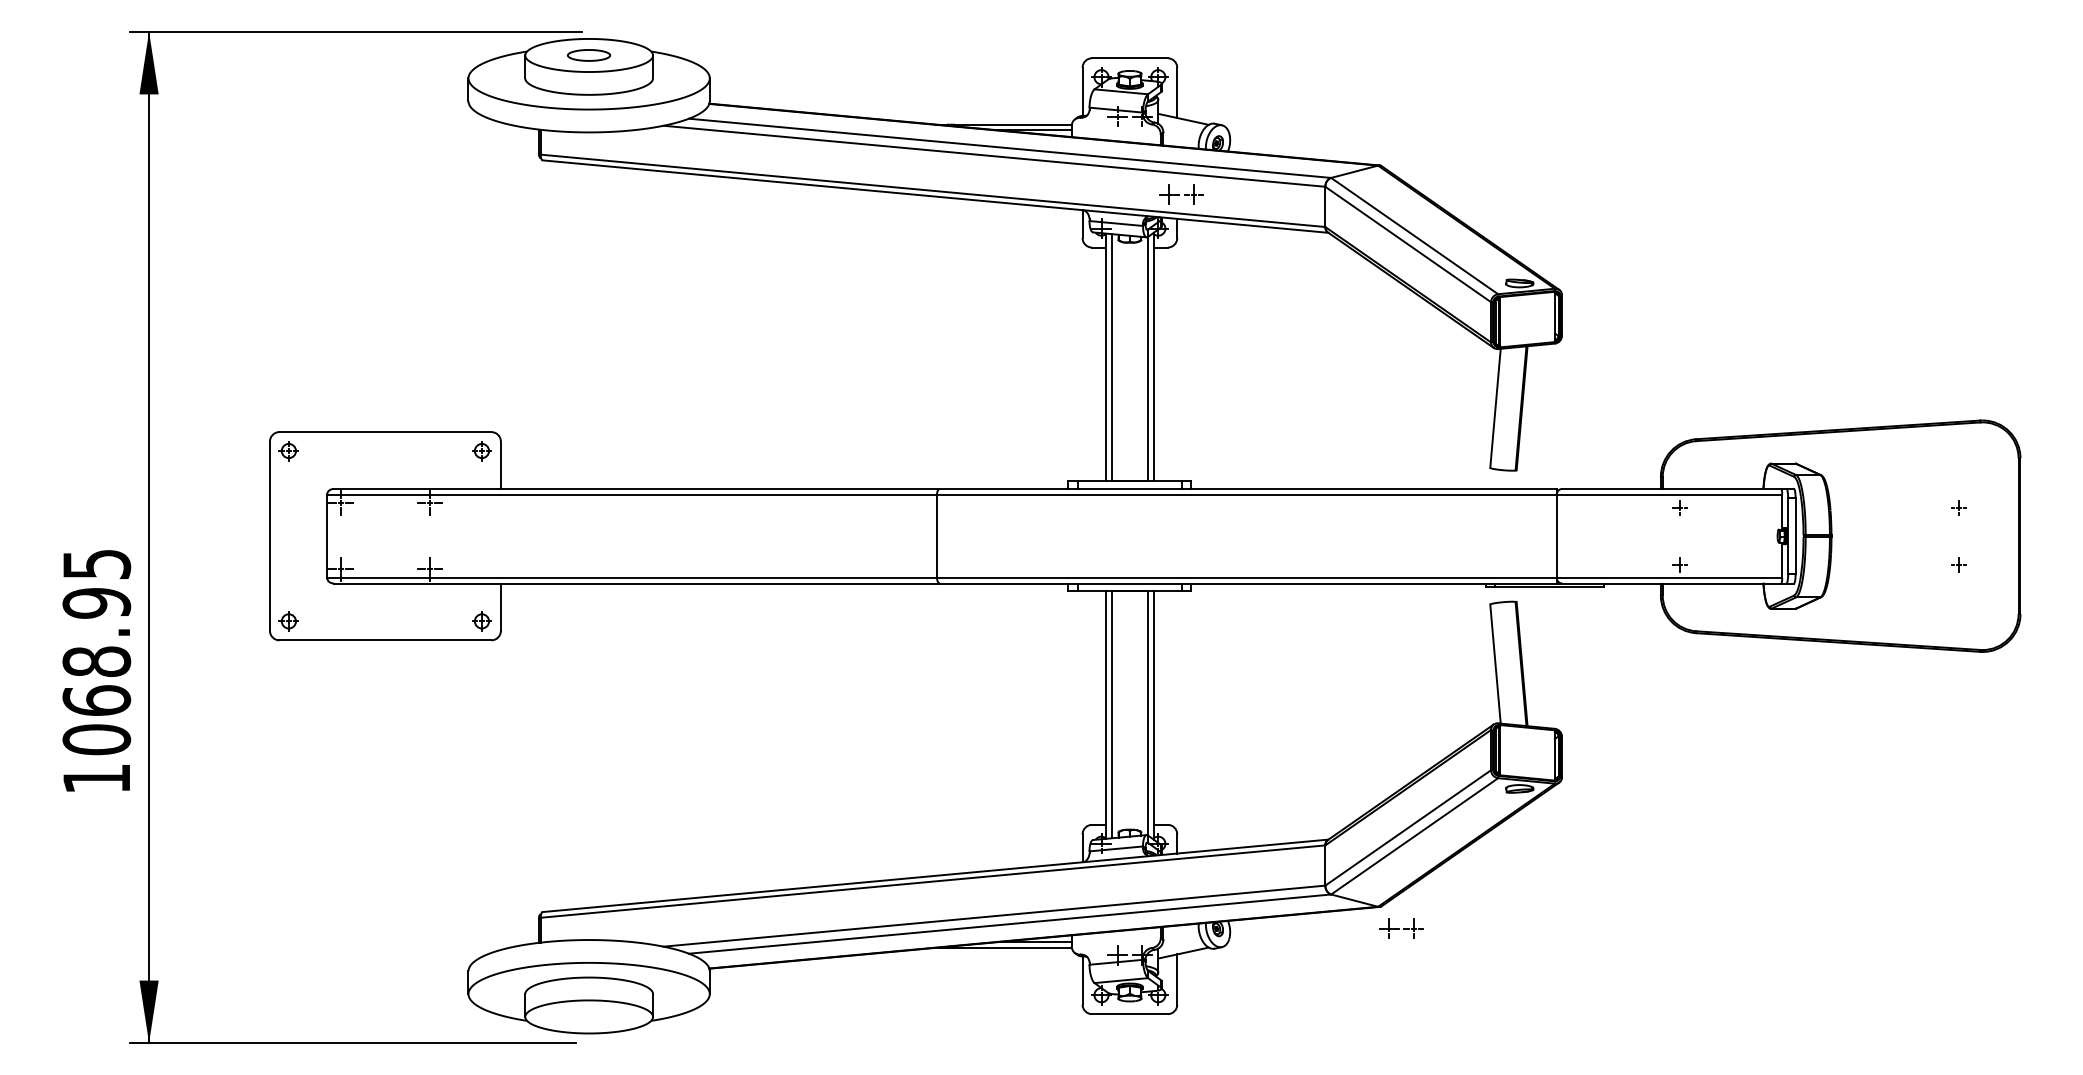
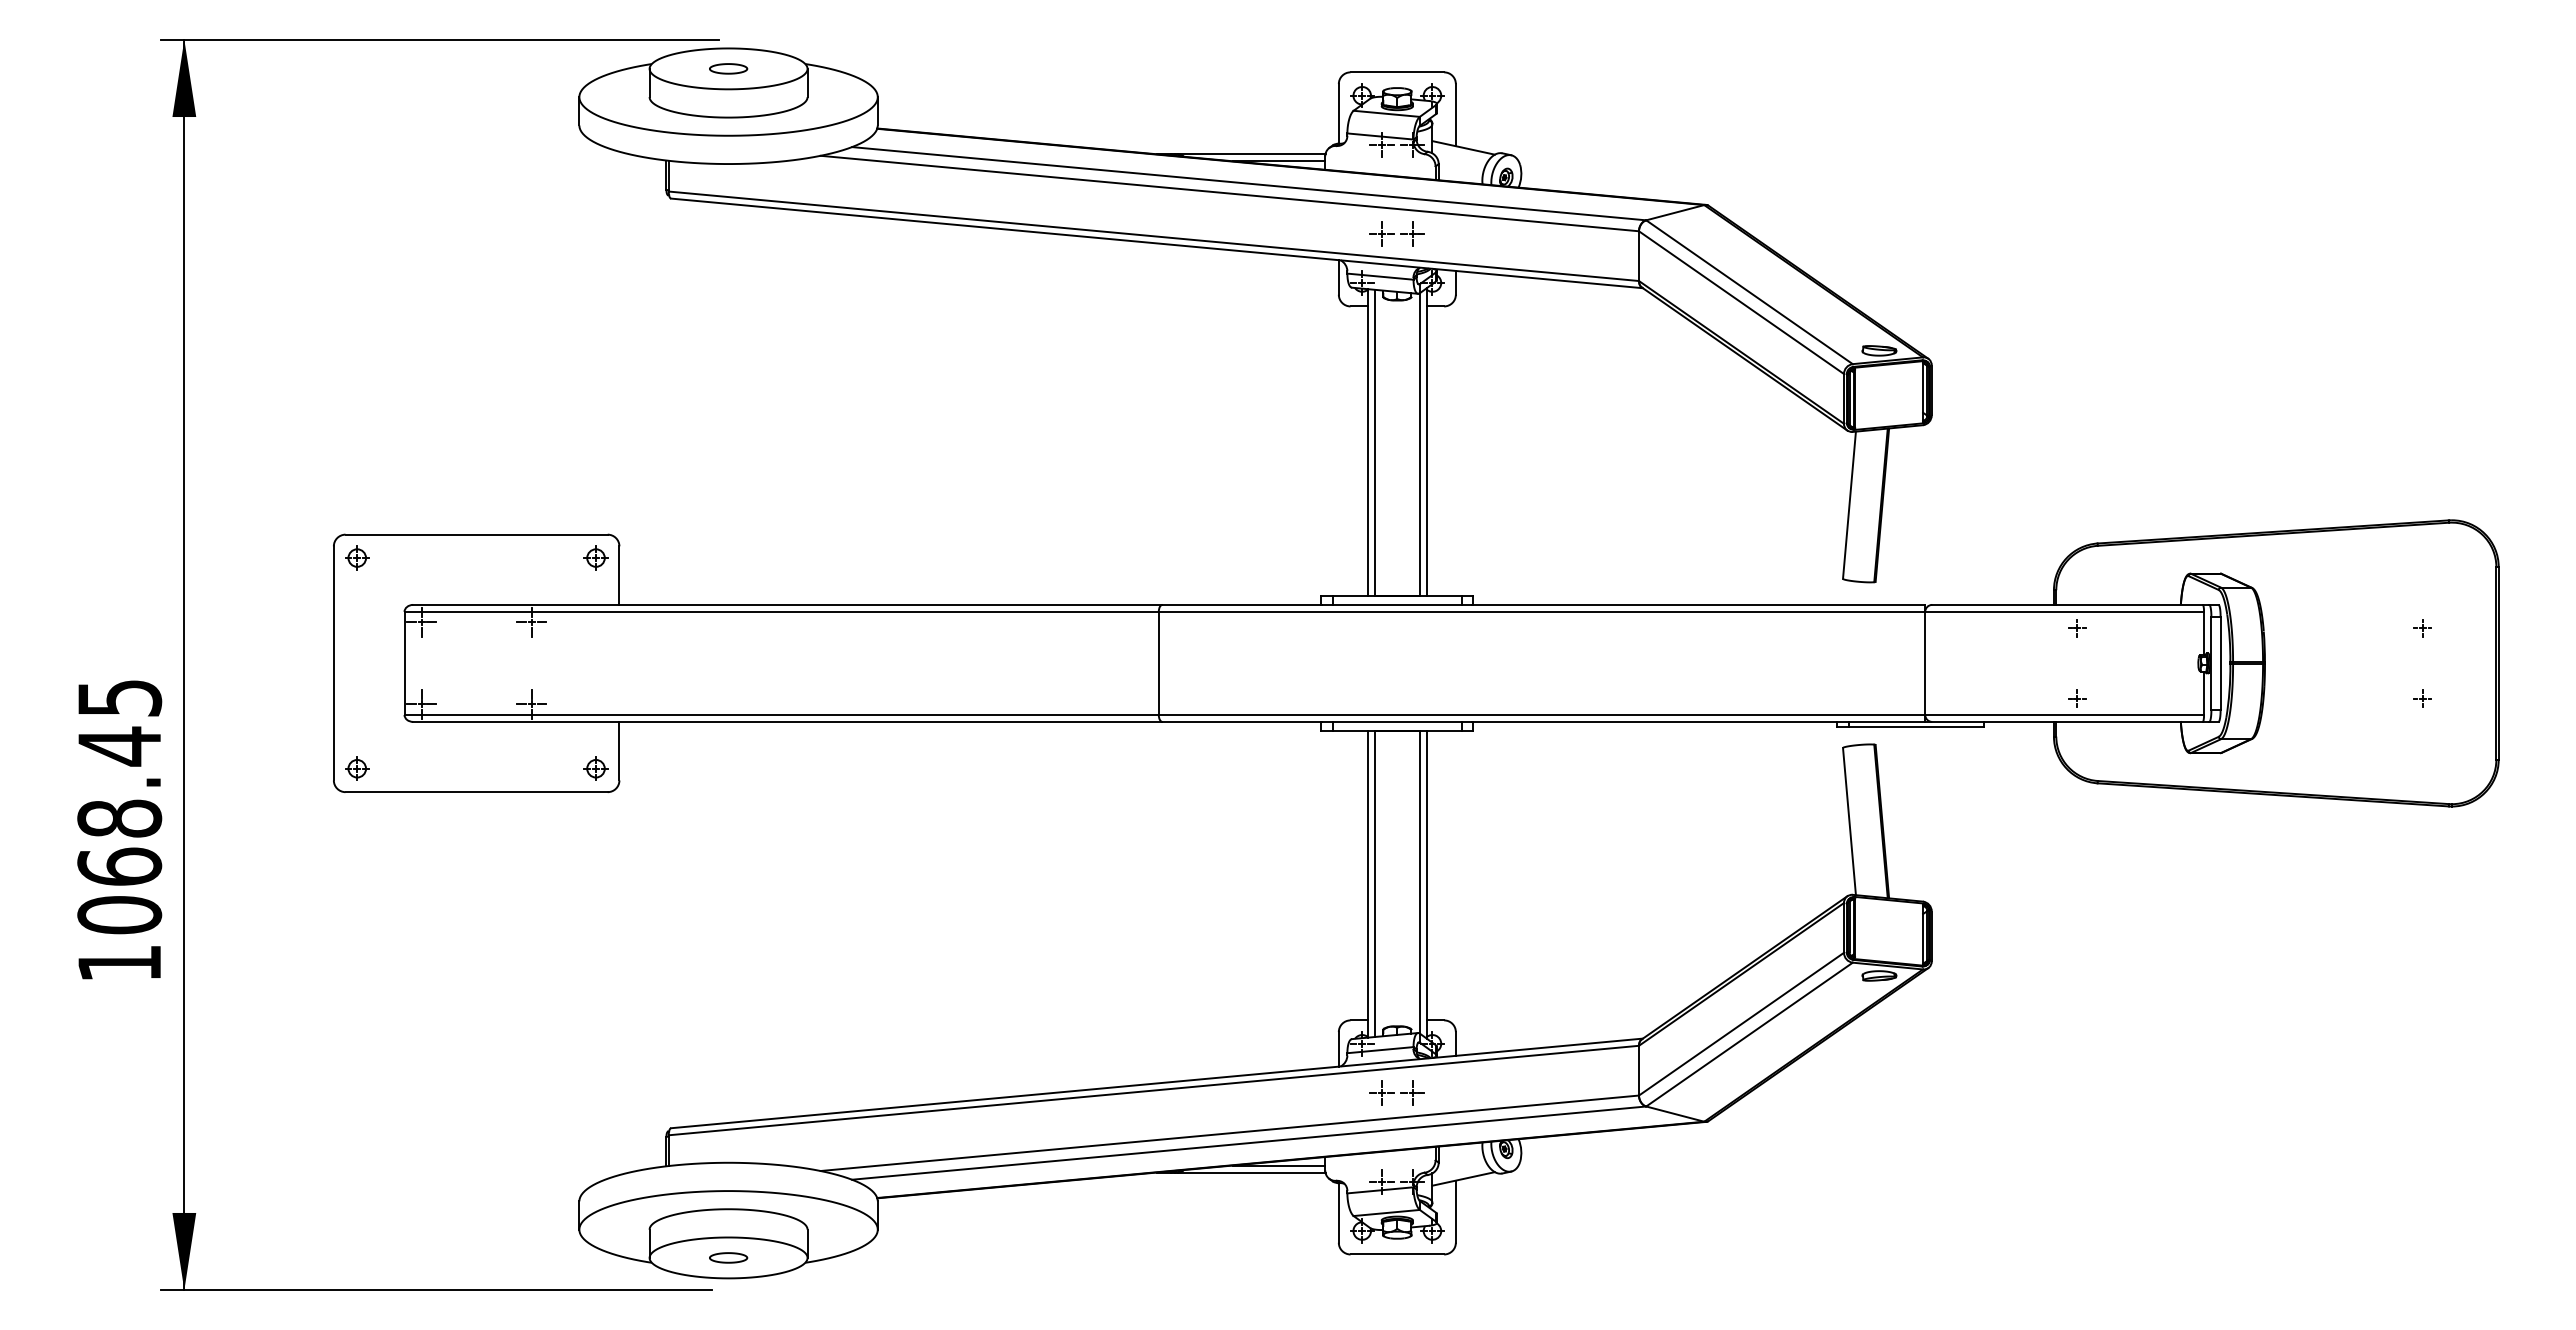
part: (589, 55) -> (728, 68), size x0.71
part: (1180, 194) -> (1396, 233), moved
text: (96, 603) -> (119, 746), 1068.95 -> 1068.45
part: (1400, 928) -> (1396, 1092), moved
part: (589, 1016) -> (728, 1257), added

